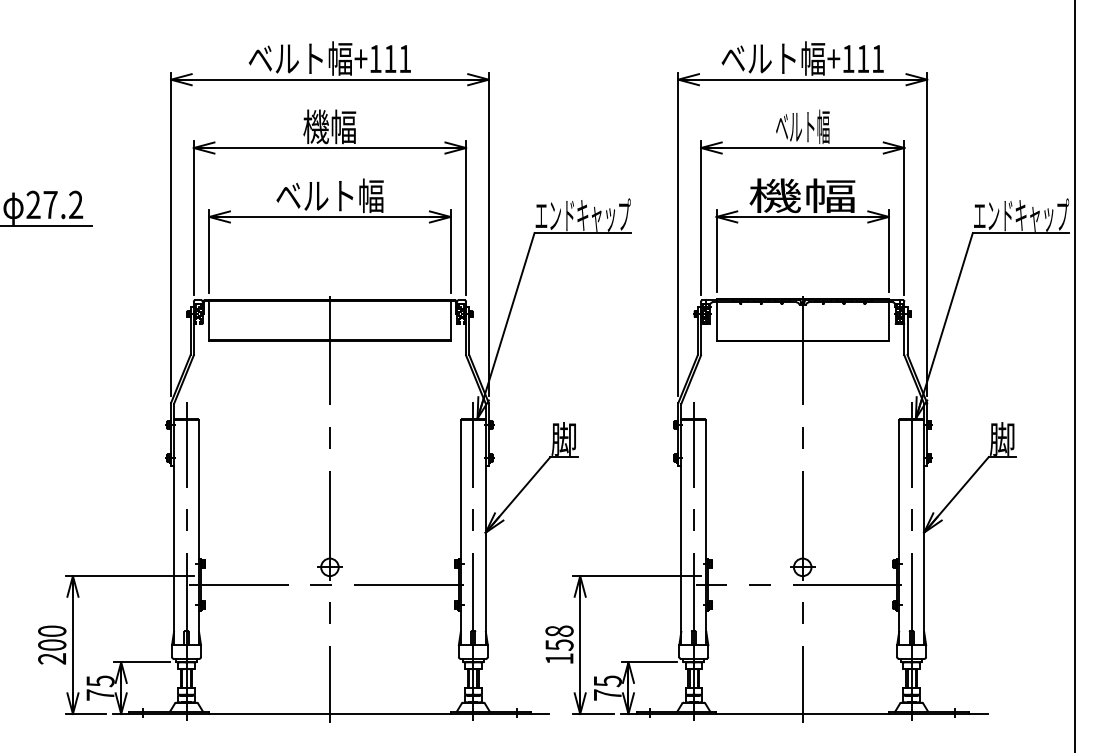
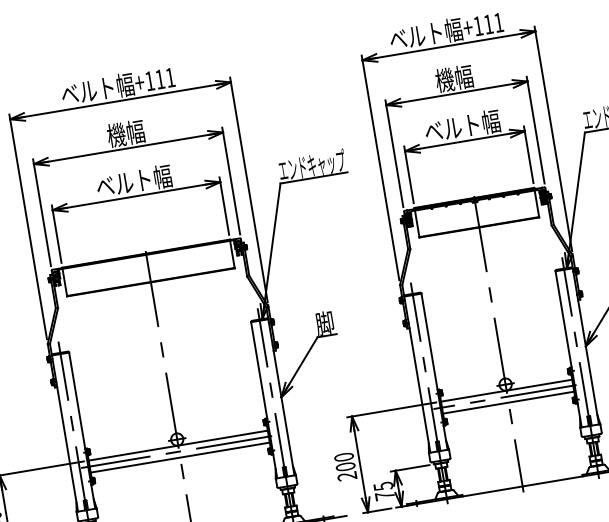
text: (802, 126) -> (454, 78), ベルト幅 -> 機幅
text: (802, 195) -> (462, 126), 機幅 -> ベルト幅
line: (329, 576) -> (177, 445), added
line: (802, 576) -> (506, 390), added
line: (329, 593) -> (179, 457), added
line: (802, 593) -> (508, 402), added
text: (559, 644) -> (345, 466), 158 -> 200

